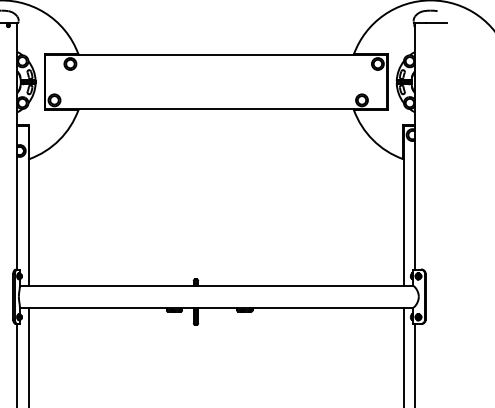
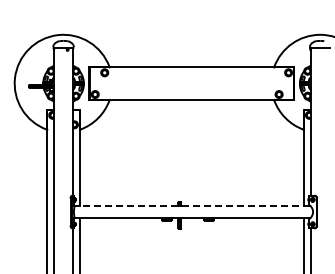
line: (217, 285) -> (192, 205), solid -> dashed

